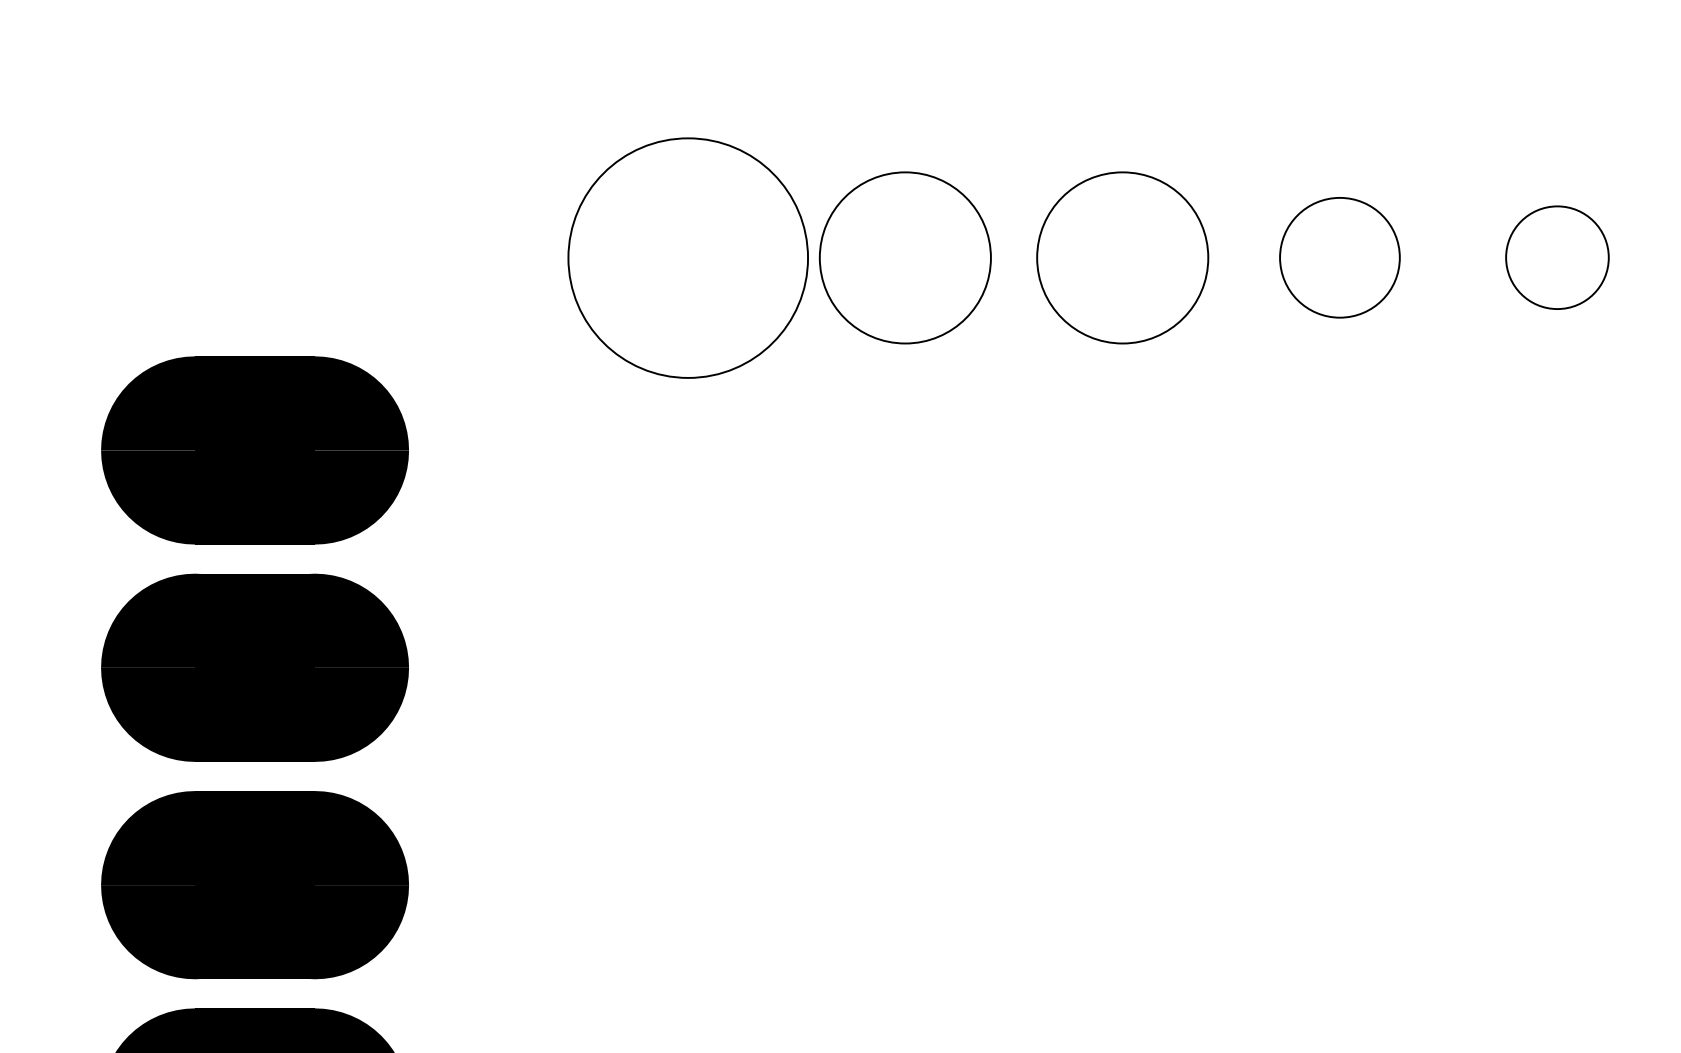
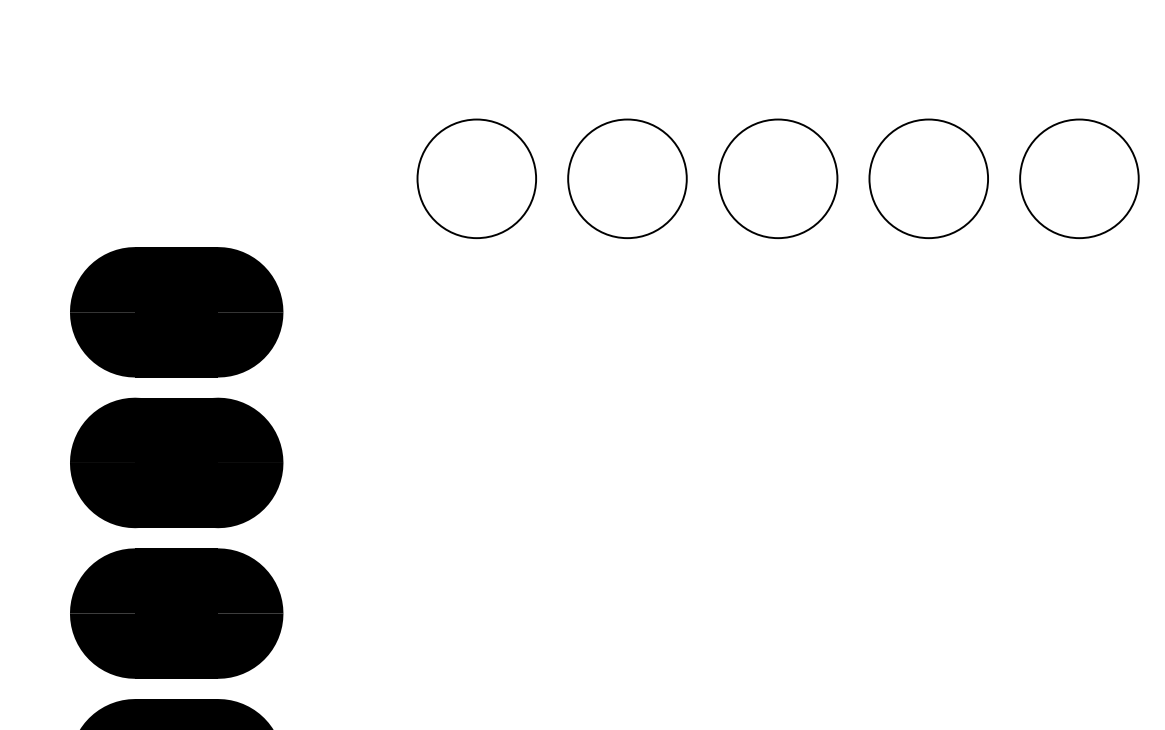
part: (687, 257) -> (476, 178), size x0.71
part: (1339, 257) -> (928, 178), size x1.43
part: (1557, 257) -> (1079, 178), size x1.67

